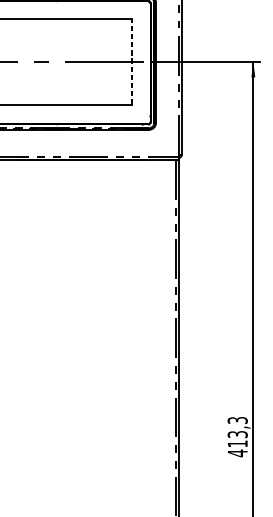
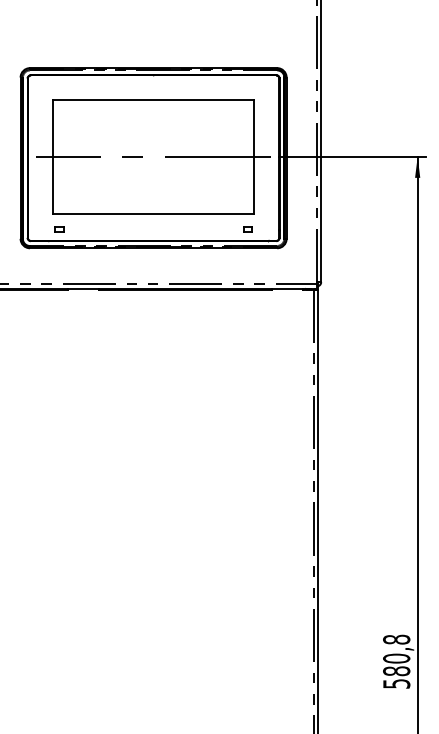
line: (132, 61) -> (254, 156), dashed -> solid
part: (126, 115) -> (247, 229), added
text: (237, 436) -> (396, 661), 413,3 -> 580,8

